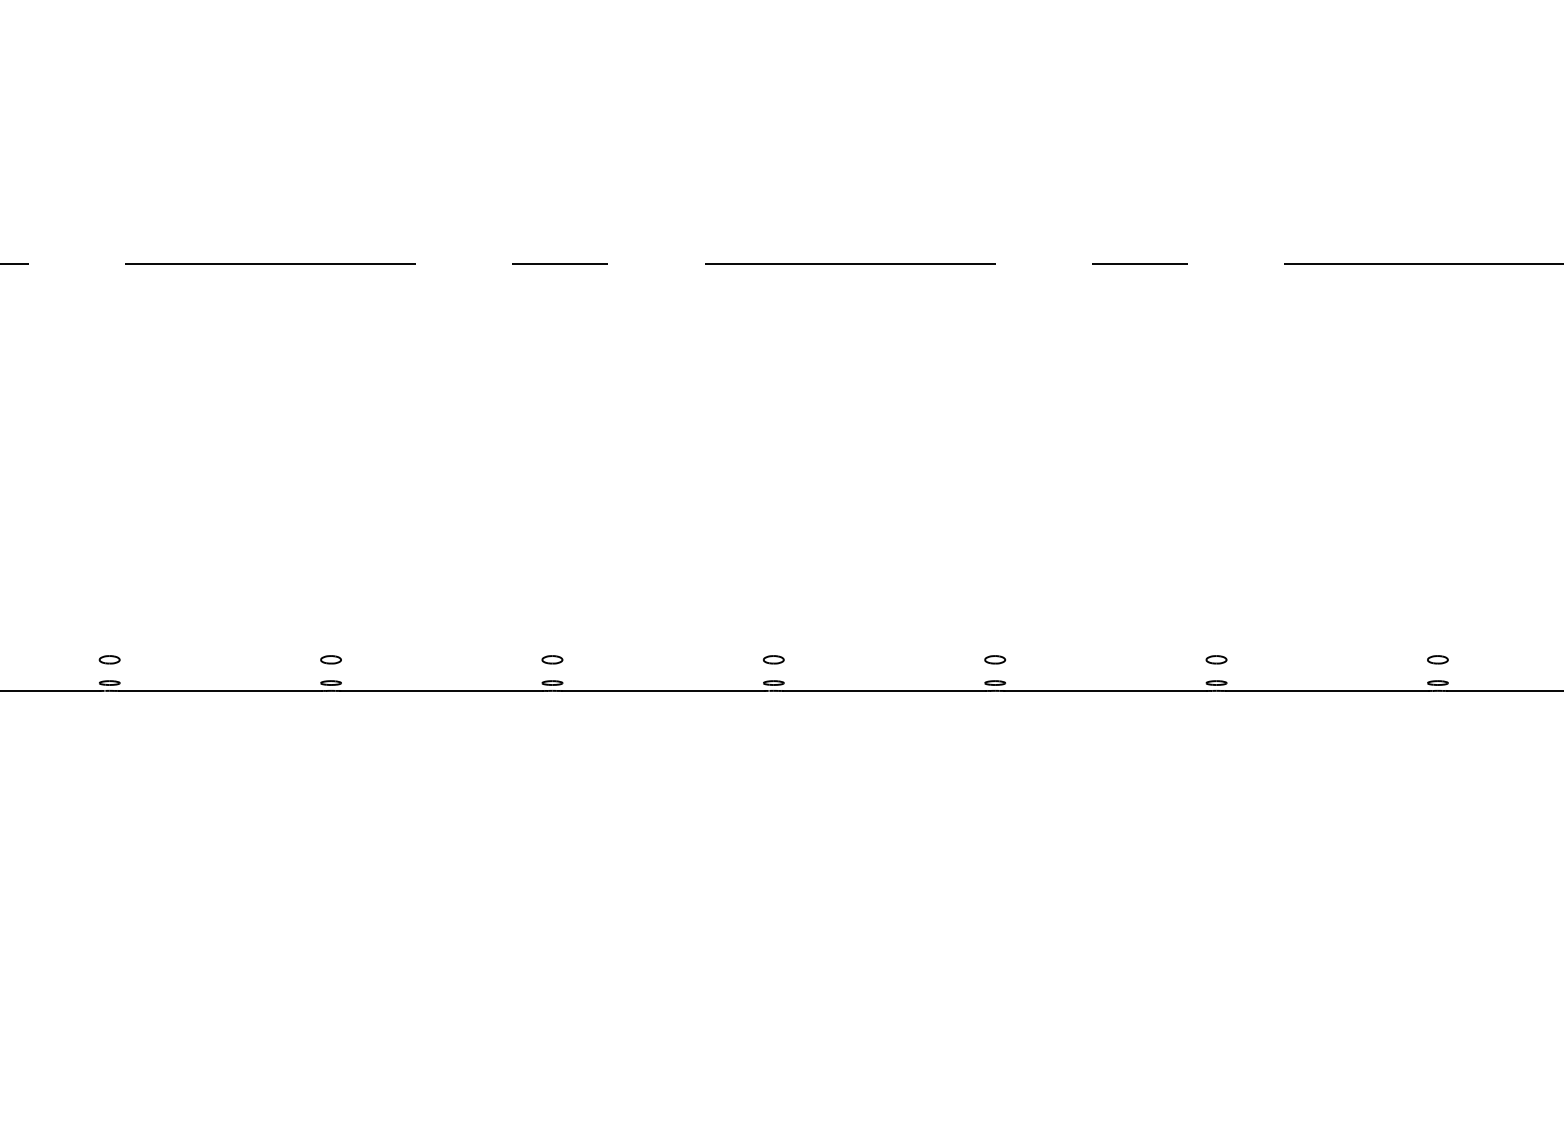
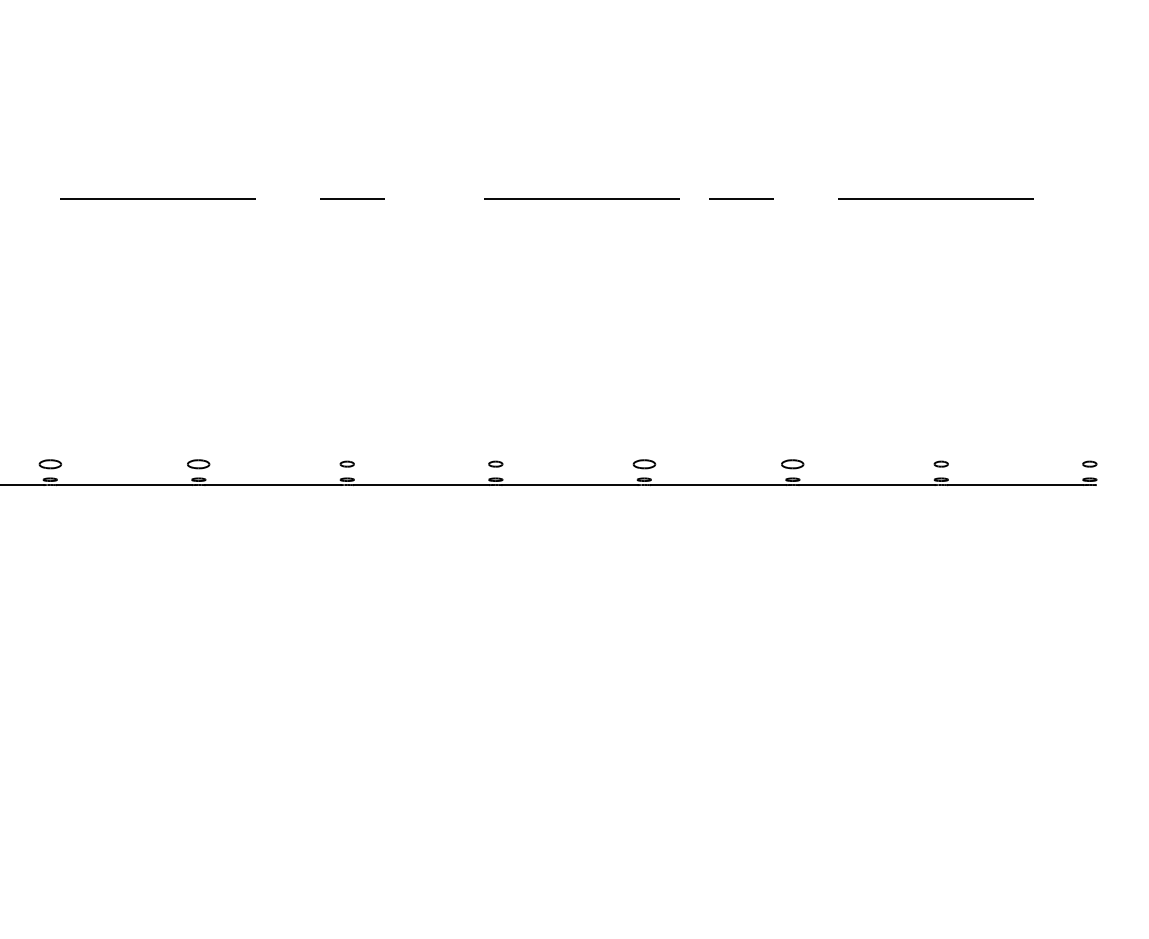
line: (849, 263) -> (581, 198), moved
part: (108, 658) -> (49, 463), size x1.6
part: (330, 658) -> (198, 463), size x1.6
part: (993, 658) -> (643, 463), size x1.6
part: (1216, 658) -> (792, 463), size x1.6

